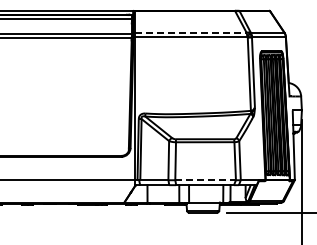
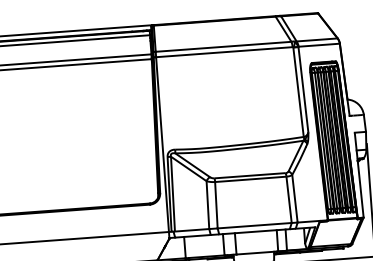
line: (190, 32) -> (222, 46), dashed -> solid
line: (206, 180) -> (255, 225), dashed -> solid

